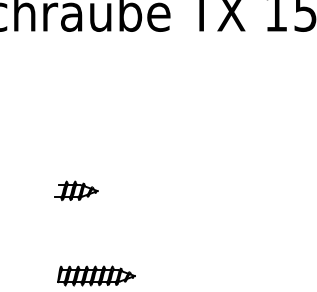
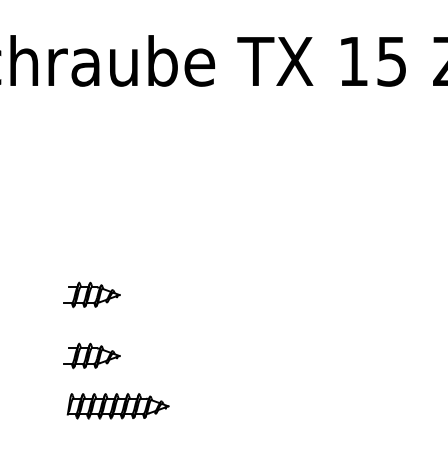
part: (76, 237) -> (91, 355), added

